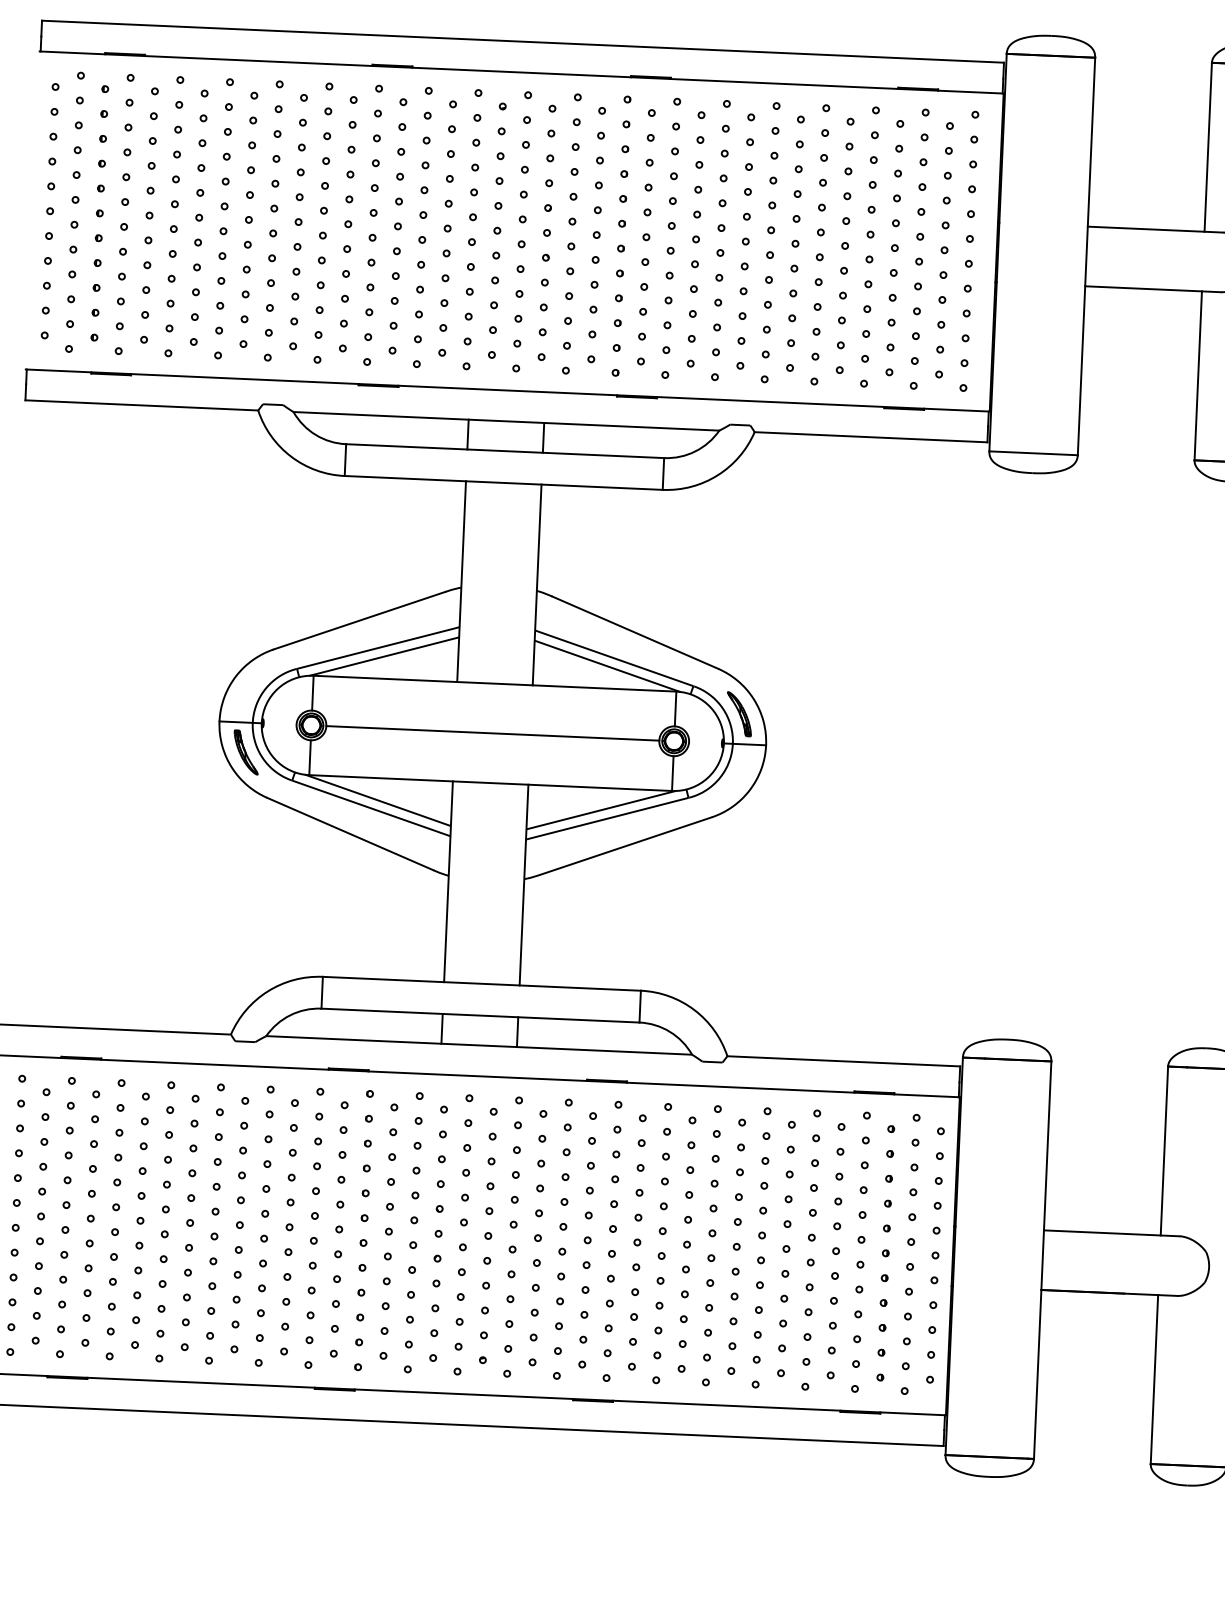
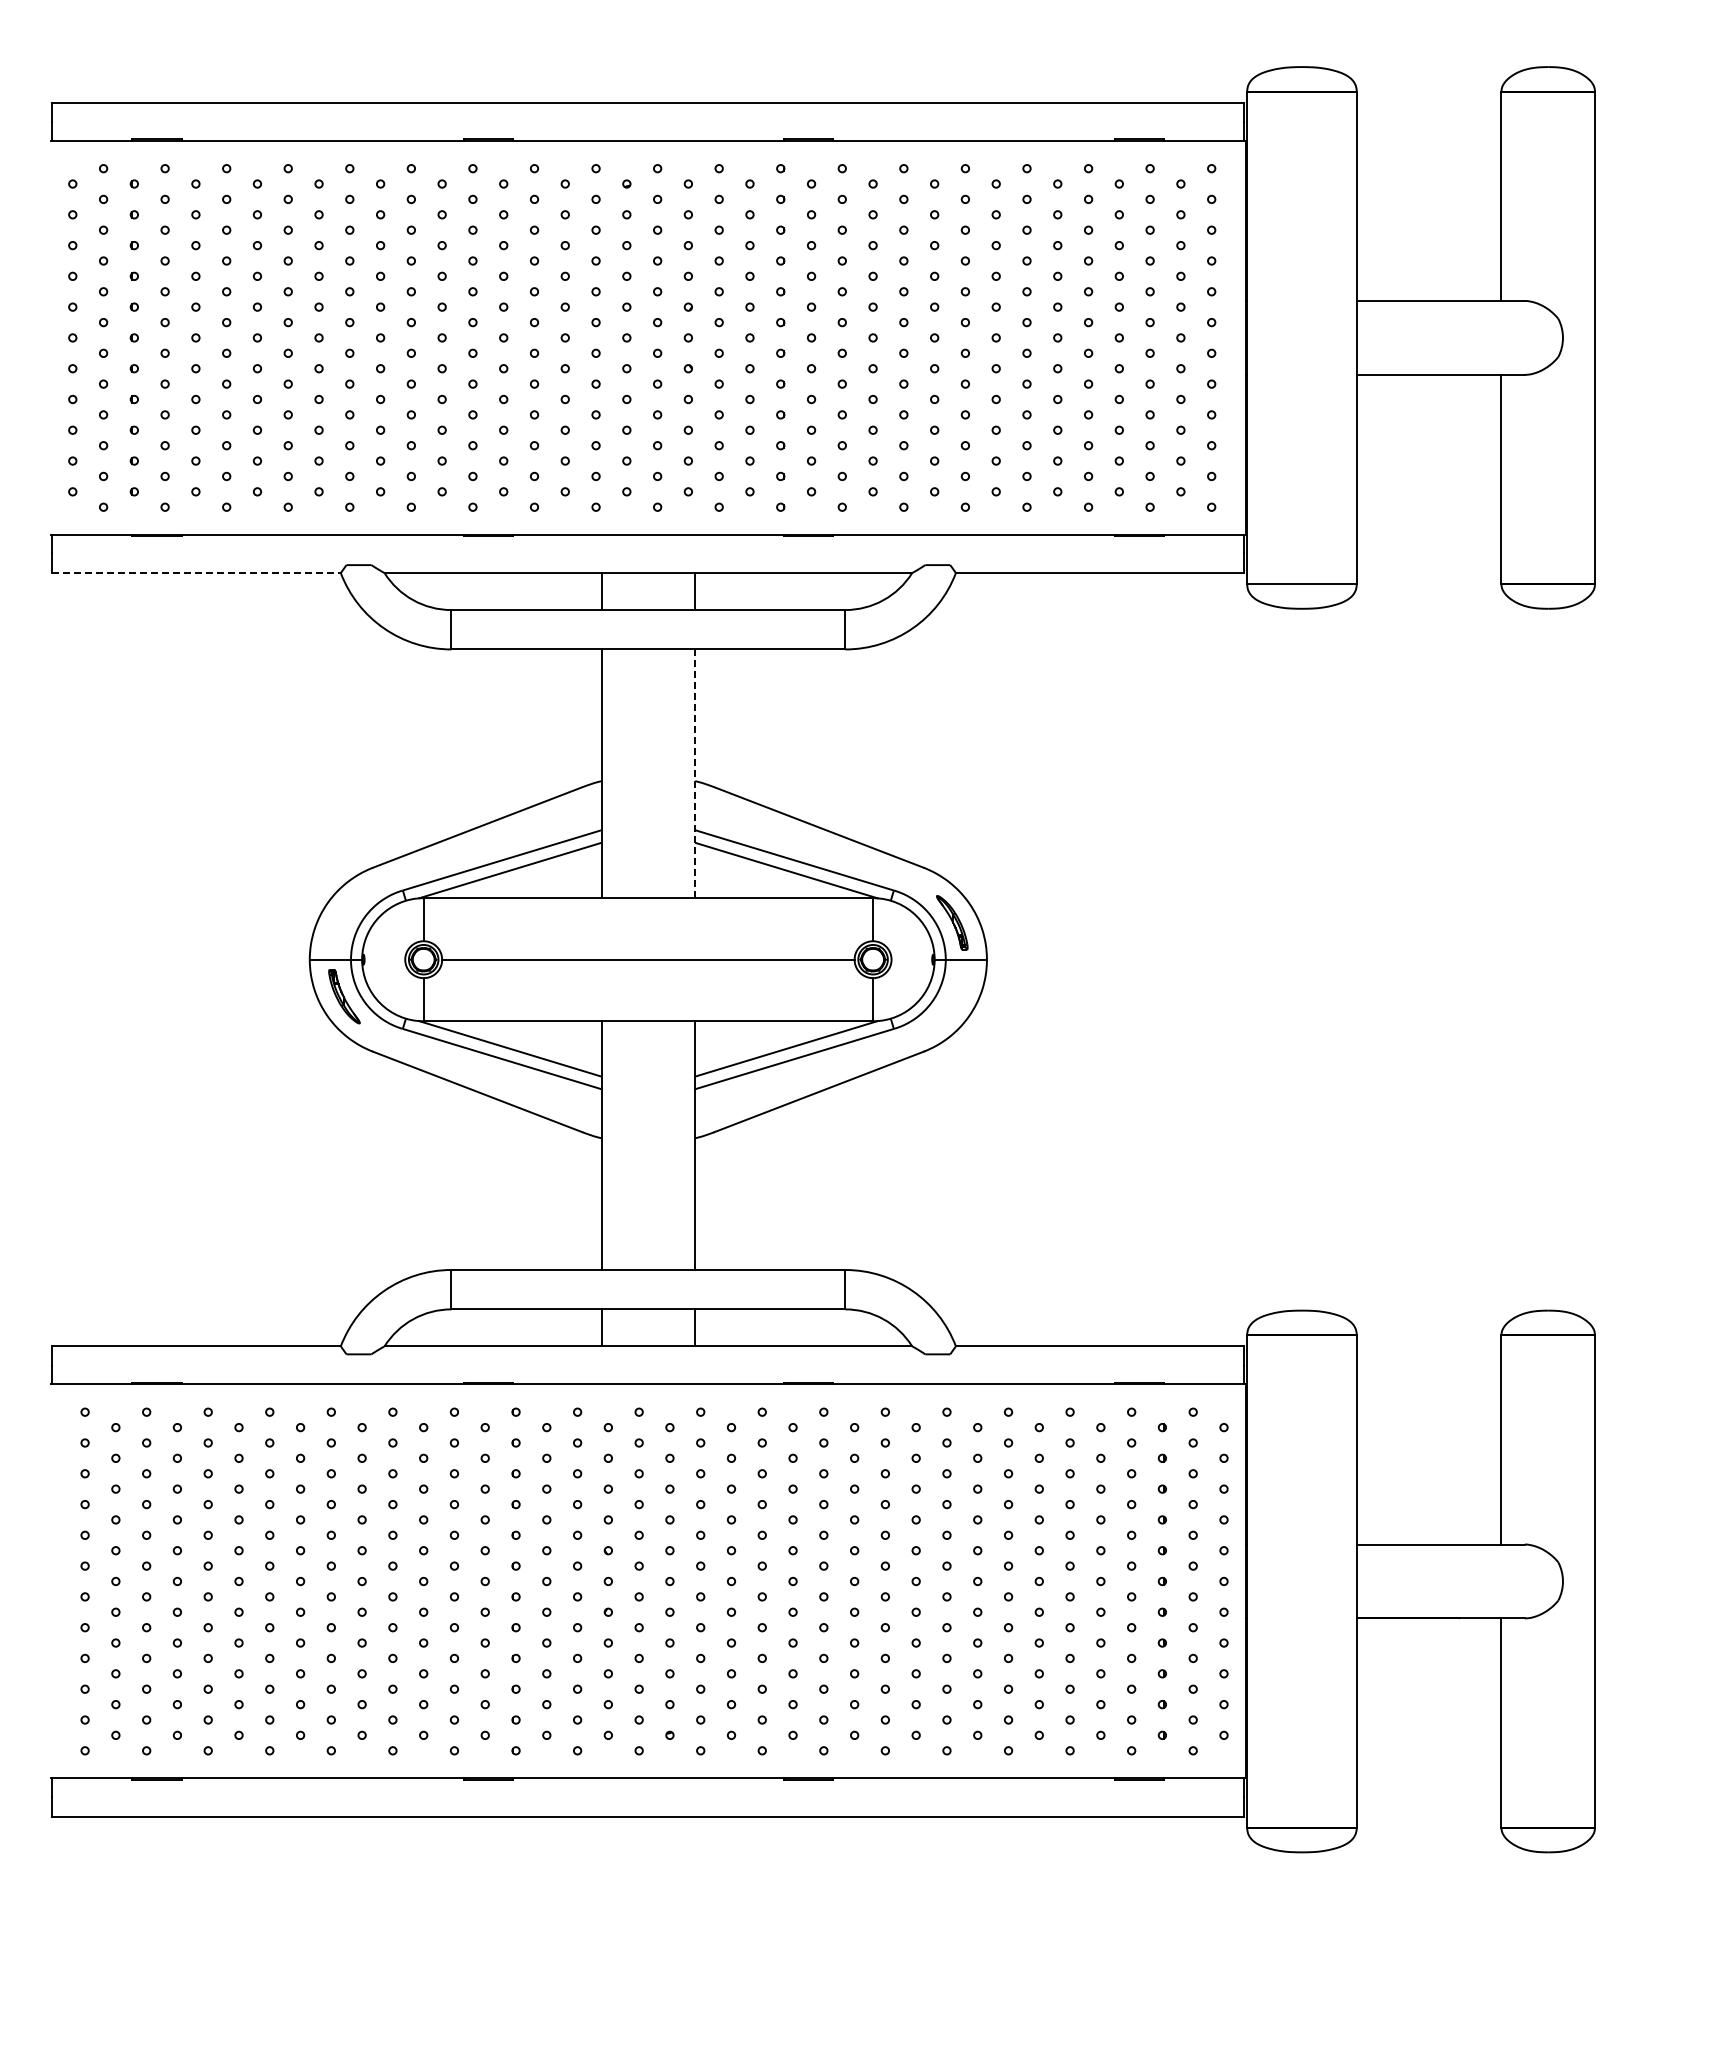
line: (142, 405) -> (197, 573), solid -> dashed
line: (537, 584) -> (695, 773), solid -> dashed

